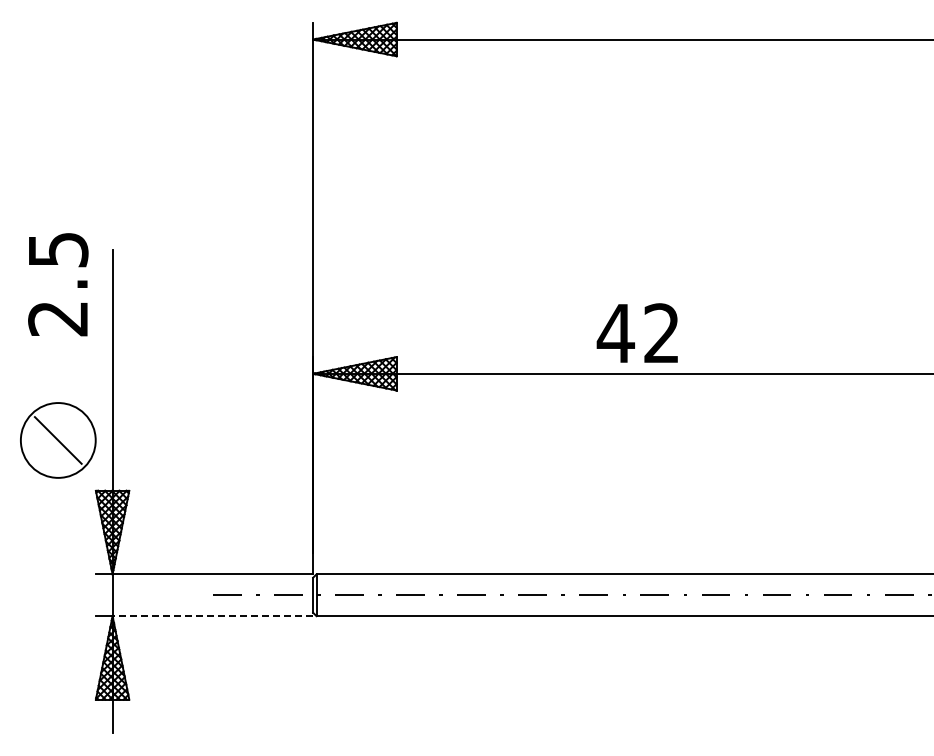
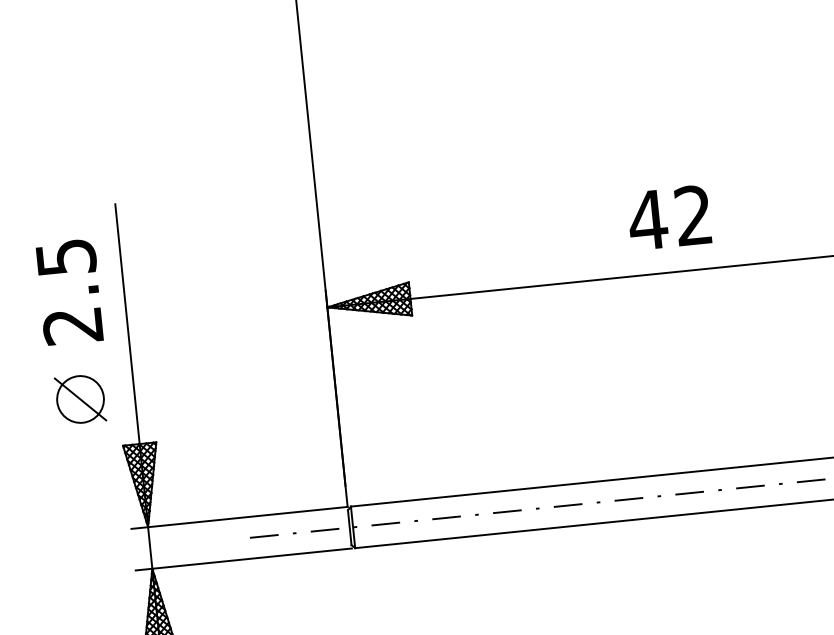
text: (58, 284) -> (69, 292), moved
text: (636, 332) -> (668, 217), moved
circle: (57, 440) -> (79, 399), size x0.62
line: (212, 616) -> (251, 559), dashed -> solid

